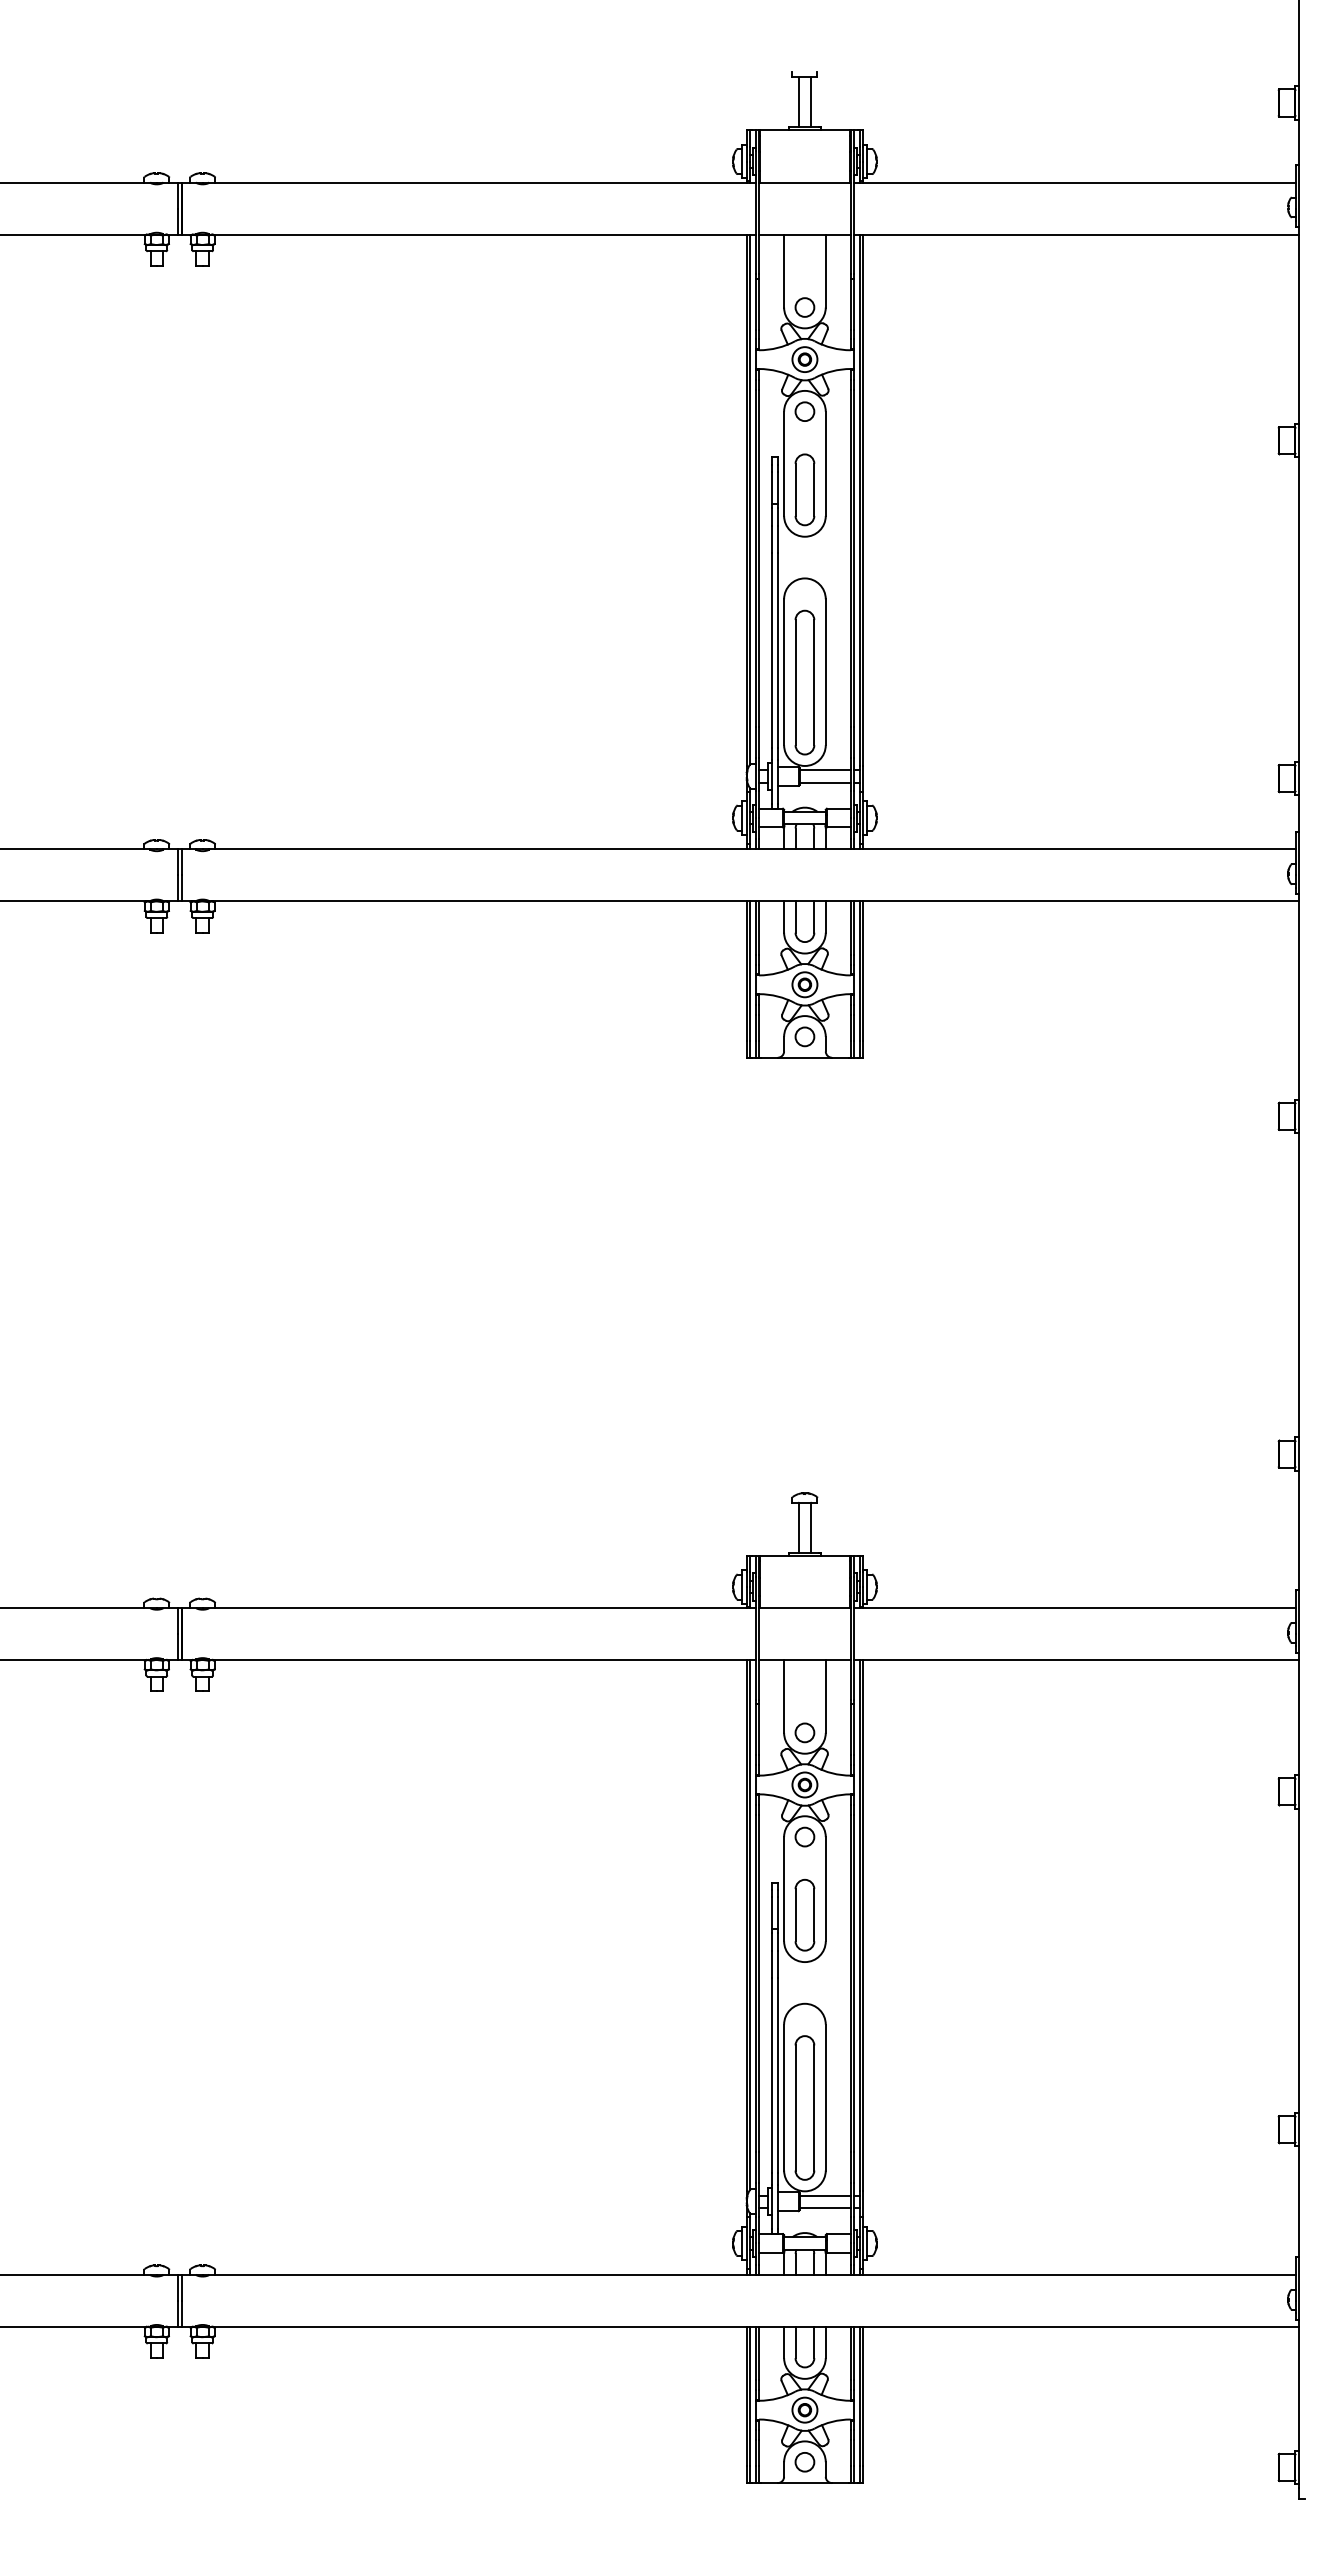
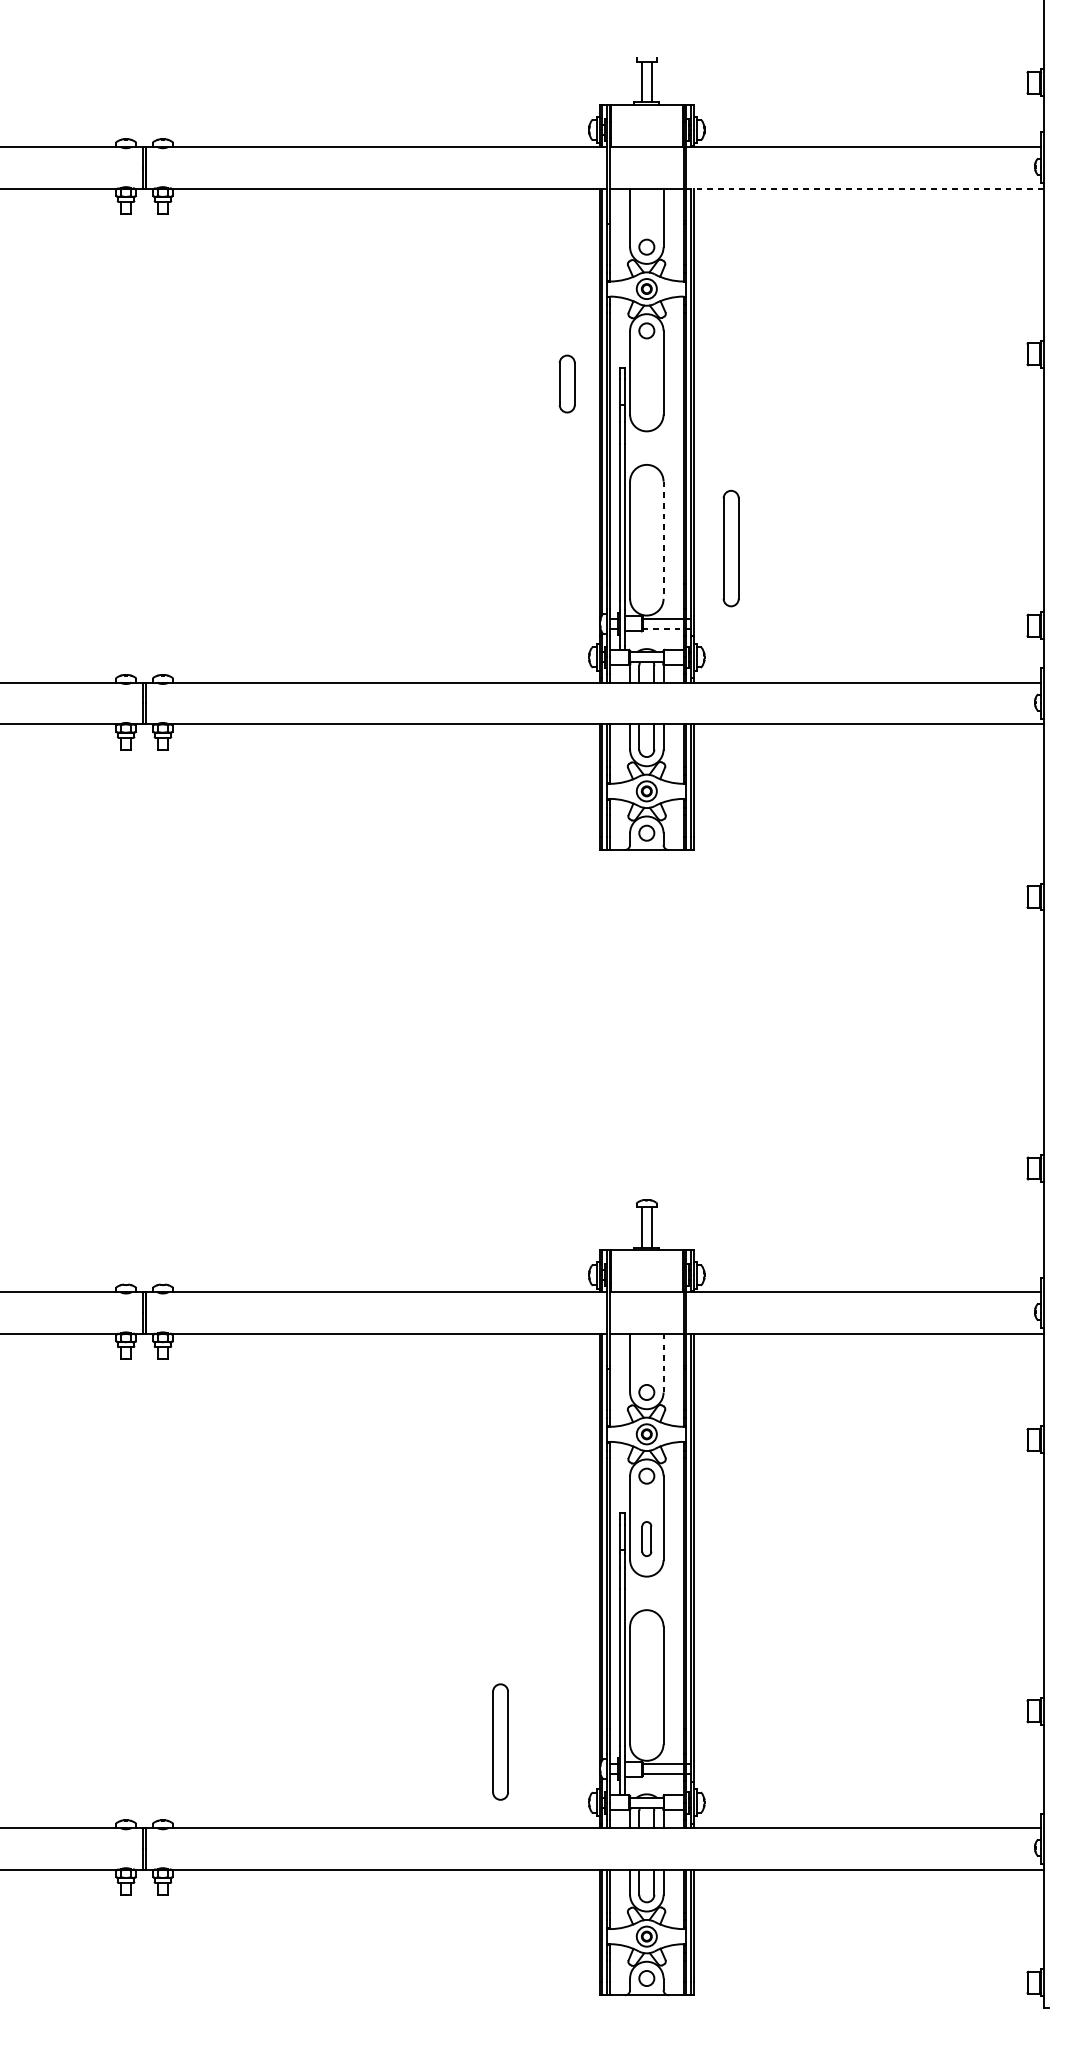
line: (1076, 234) -> (865, 188), solid -> dashed
part: (804, 489) -> (566, 383), moved
line: (825, 672) -> (663, 540), solid -> dashed
part: (804, 682) -> (730, 548), moved
line: (825, 782) -> (663, 628), solid -> dashed
line: (825, 1696) -> (663, 1363), solid -> dashed
part: (804, 1915) -> (646, 1539), size x0.6
part: (804, 2107) -> (500, 1741), moved

